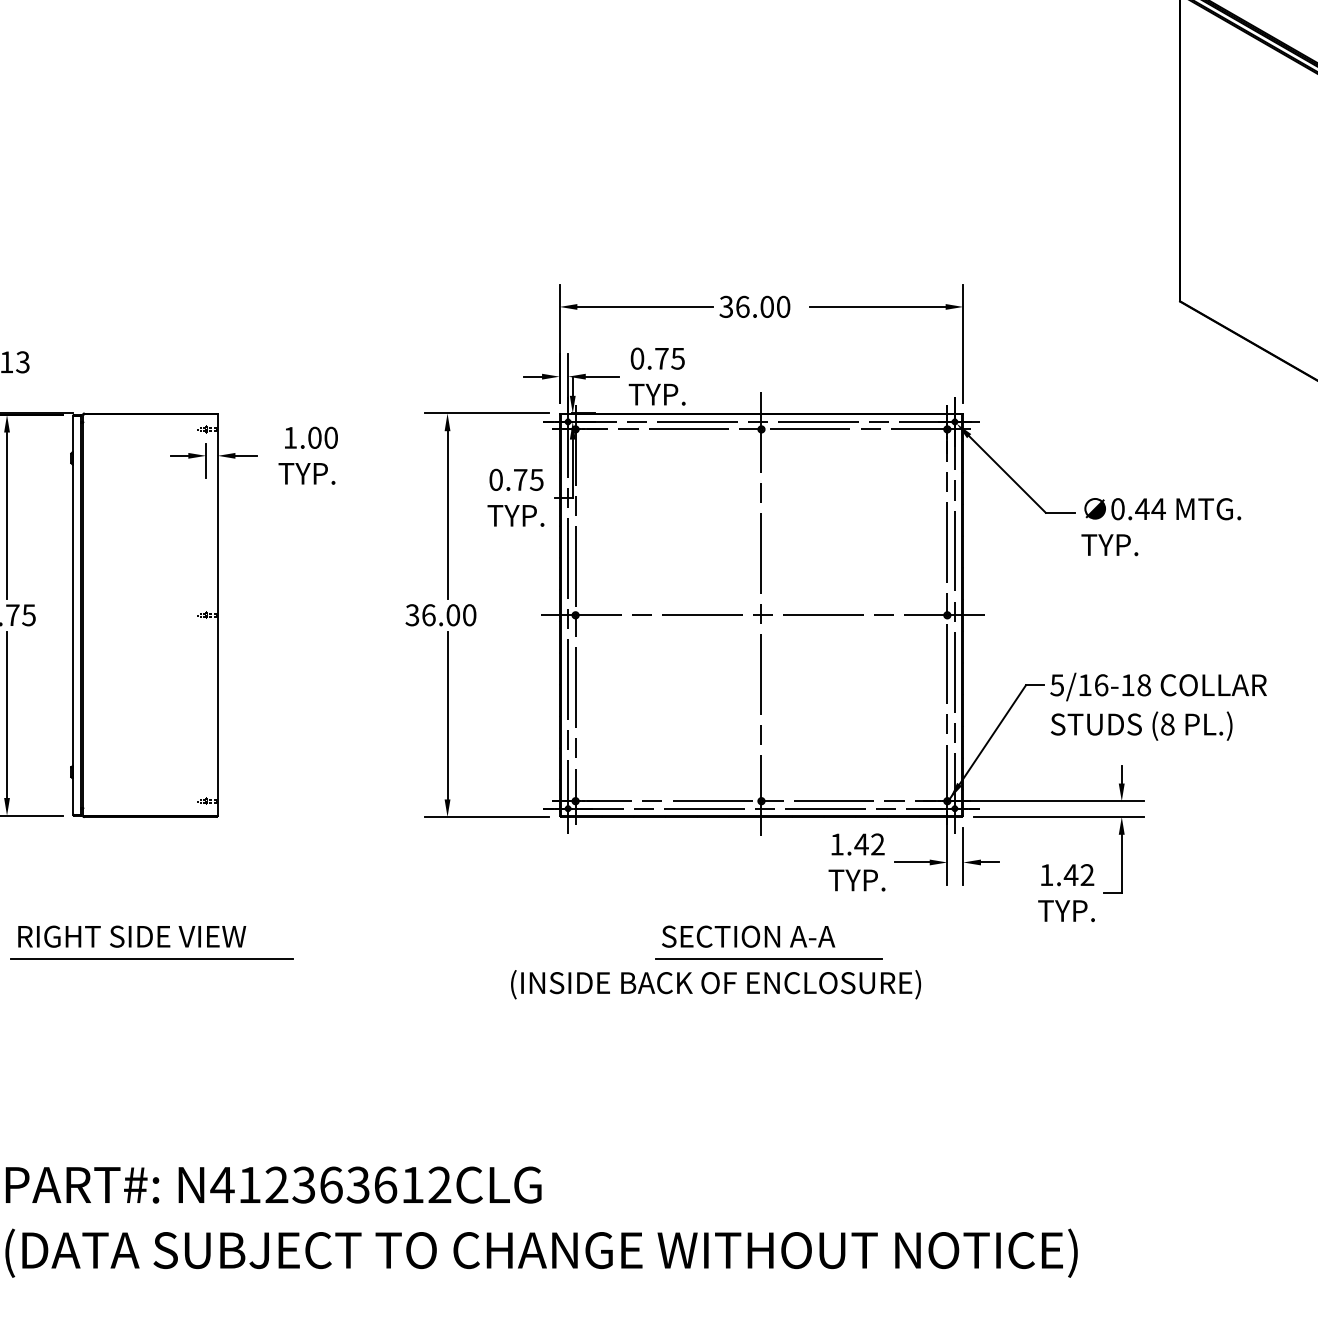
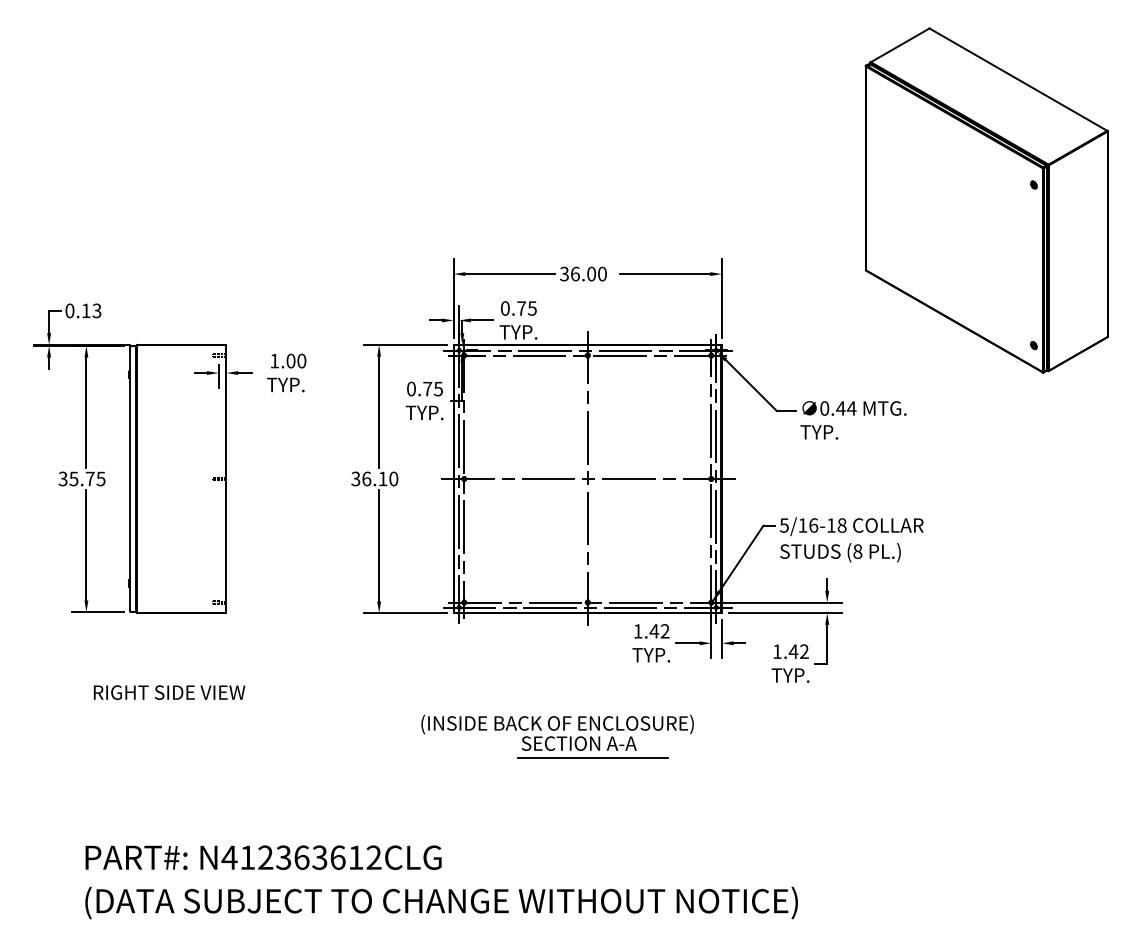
text: (452, 614) -> (382, 478), 36.00 -> 36.10
part: (768, 942) -> (592, 747), moved
line: (151, 959) -> (182, 707), removed

